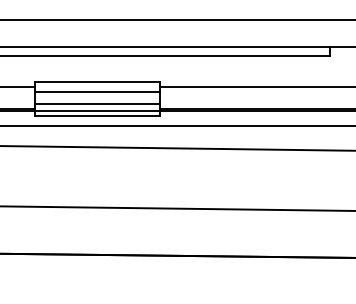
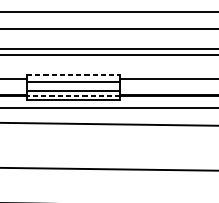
line: (97, 82) -> (73, 75), solid -> dashed
line: (97, 110) -> (73, 96), solid -> dashed

